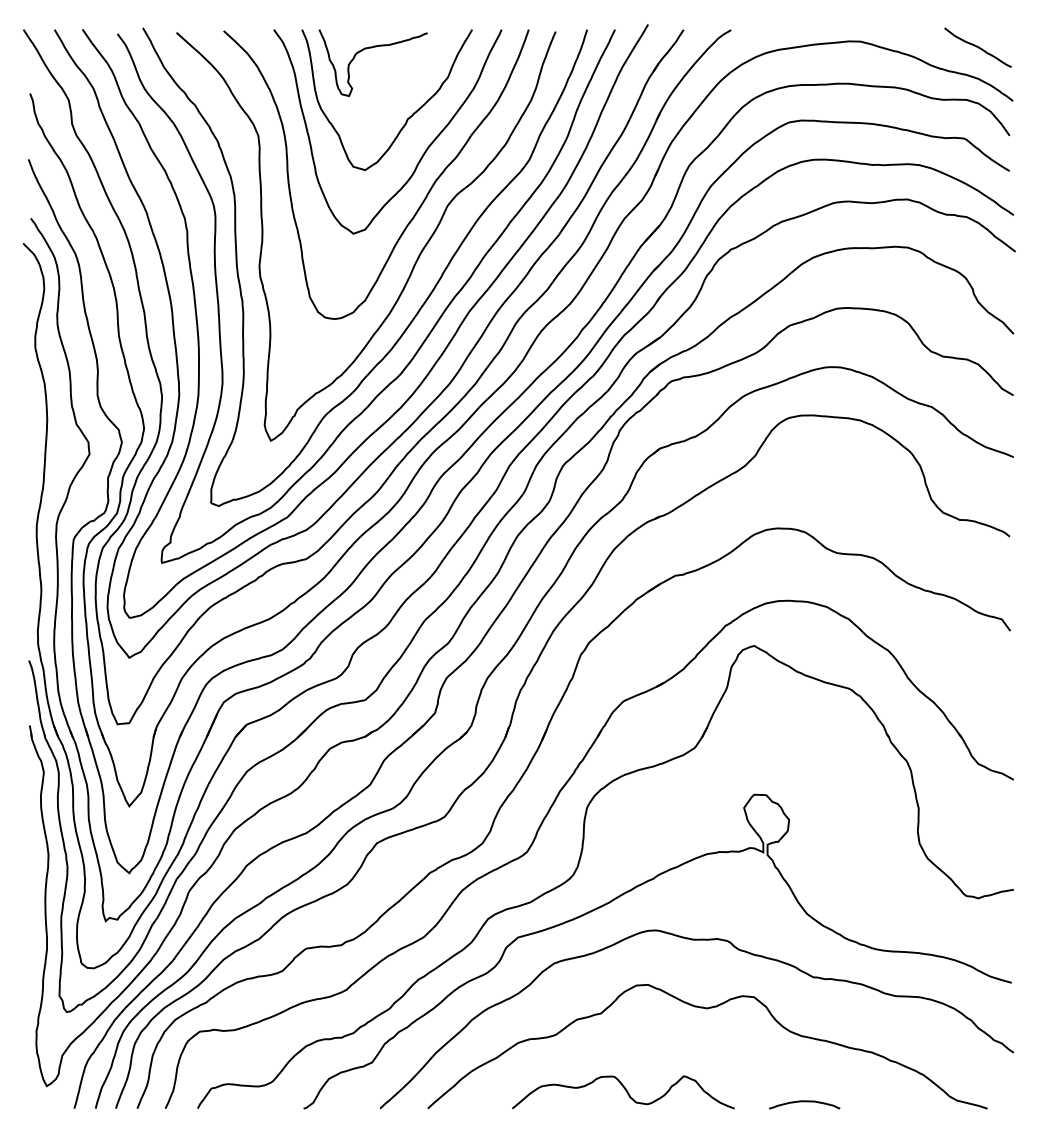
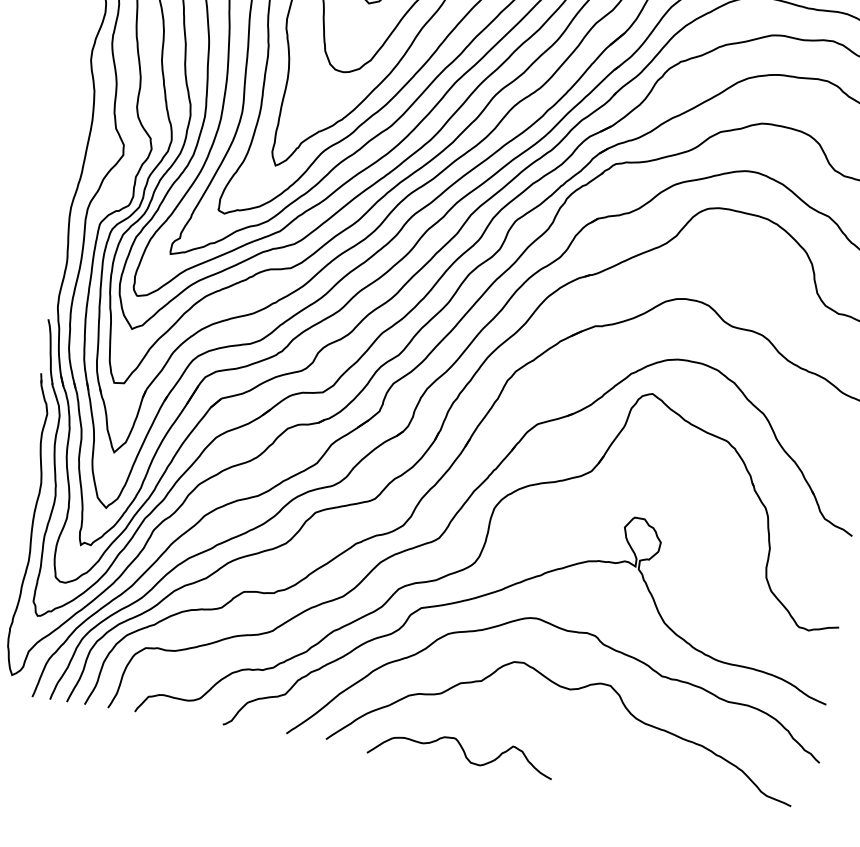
curve: (625, 1090) -> (463, 751), moved
curve: (804, 1102) -> (639, 779), removed

